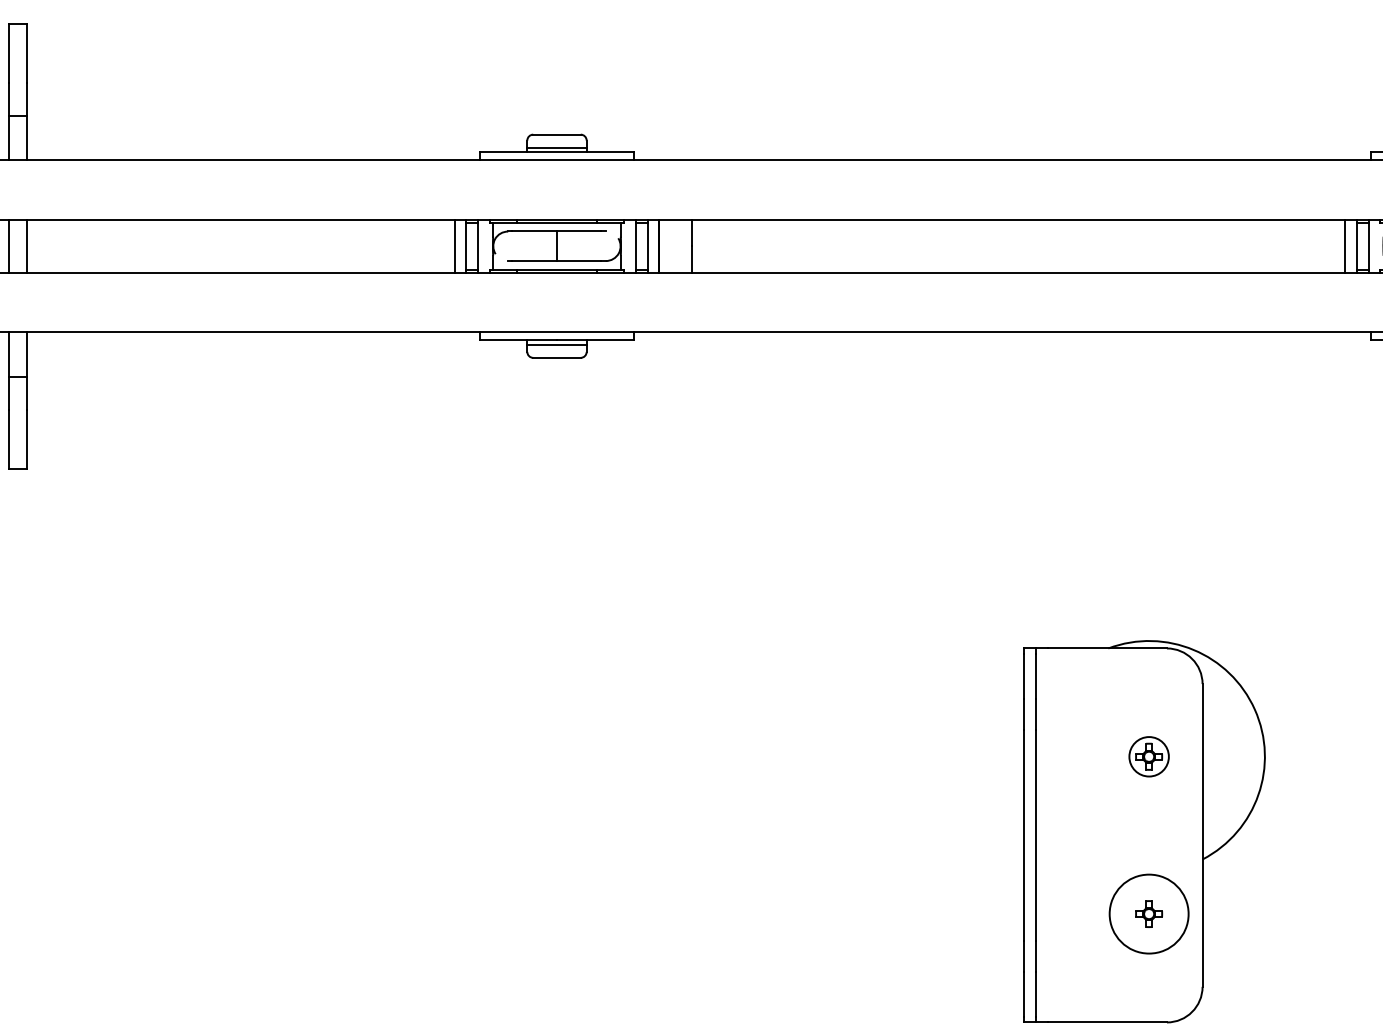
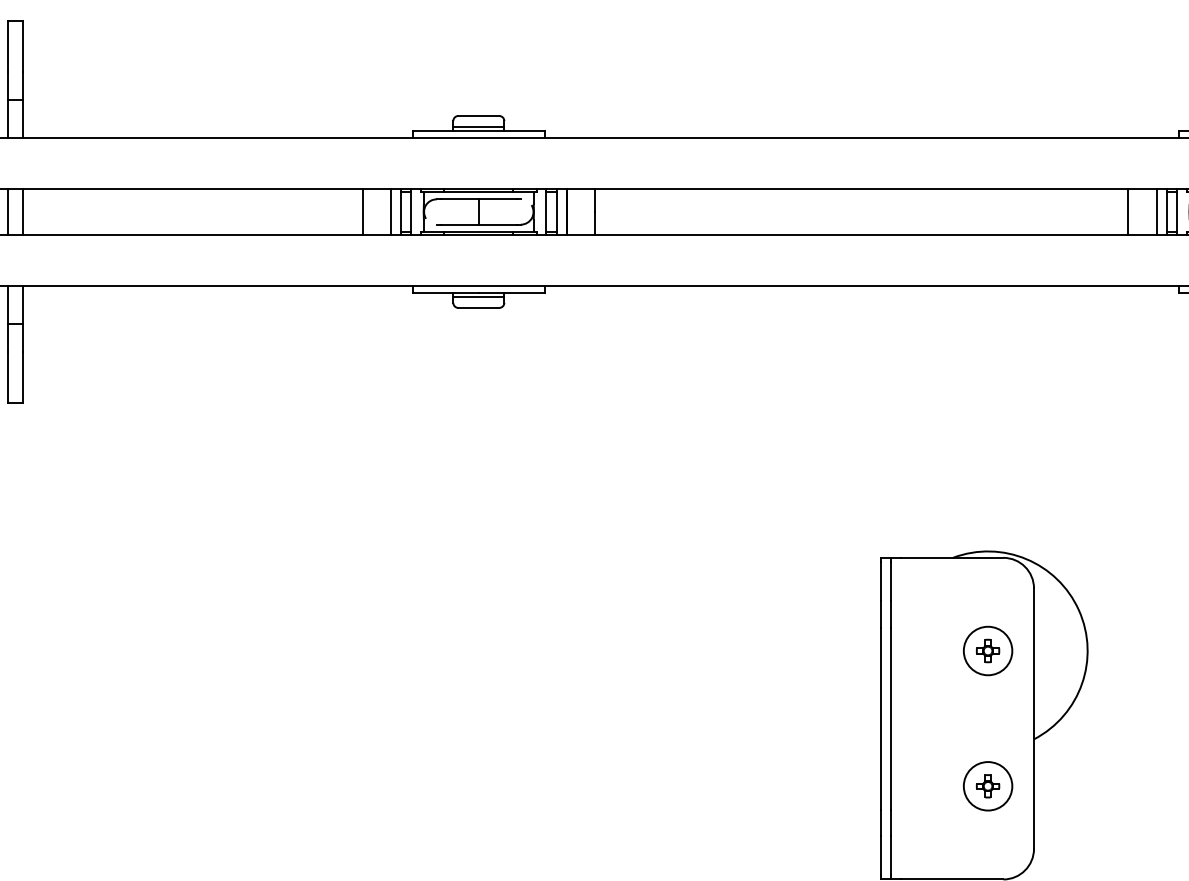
line: (421, 245) -> (362, 211), added
line: (1312, 245) -> (1128, 211), added
circle: (1148, 756) -> (987, 650), size x1.43
circle: (1148, 914) -> (987, 786), size x0.71

